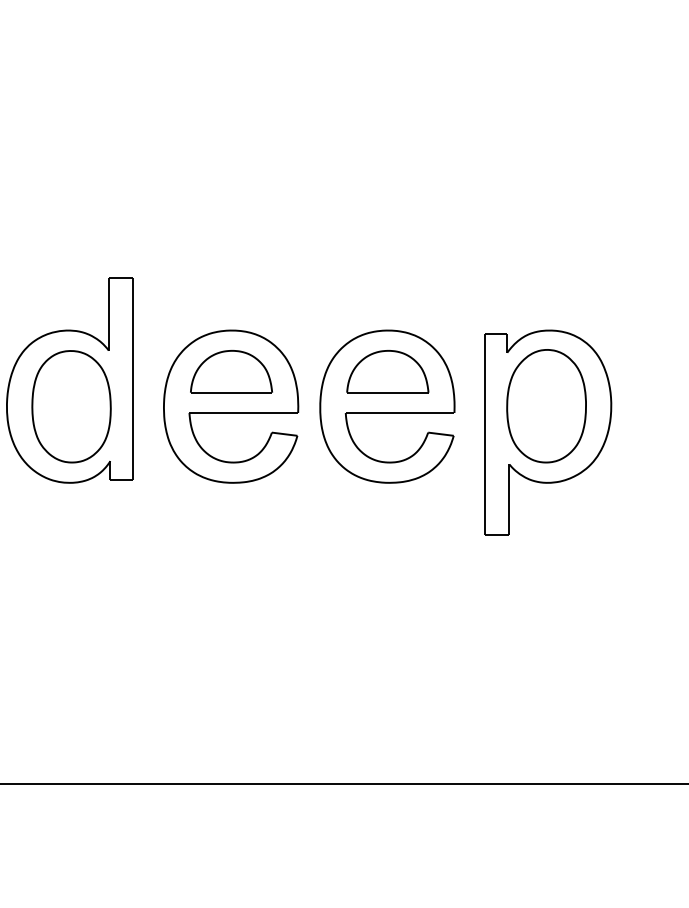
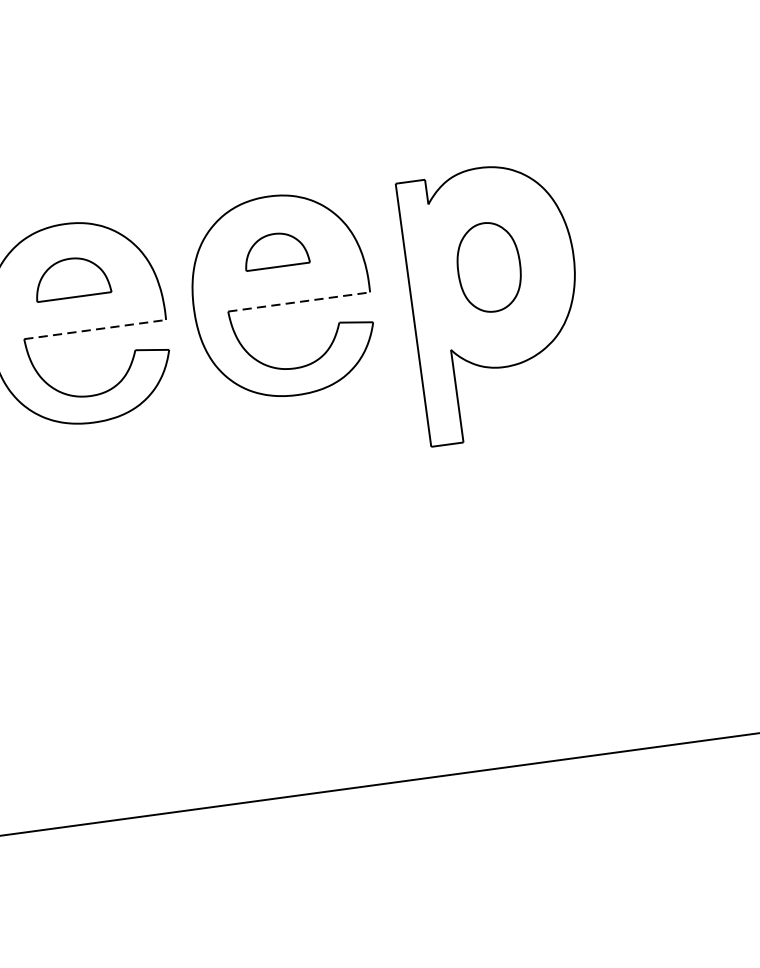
part: (231, 371) -> (71, 277), size x0.7
part: (387, 371) -> (275, 250), size x0.6
part: (546, 406) -> (489, 267), size x0.6
line: (244, 413) -> (96, 330), solid -> dashed
line: (400, 413) -> (299, 302), solid -> dashed

